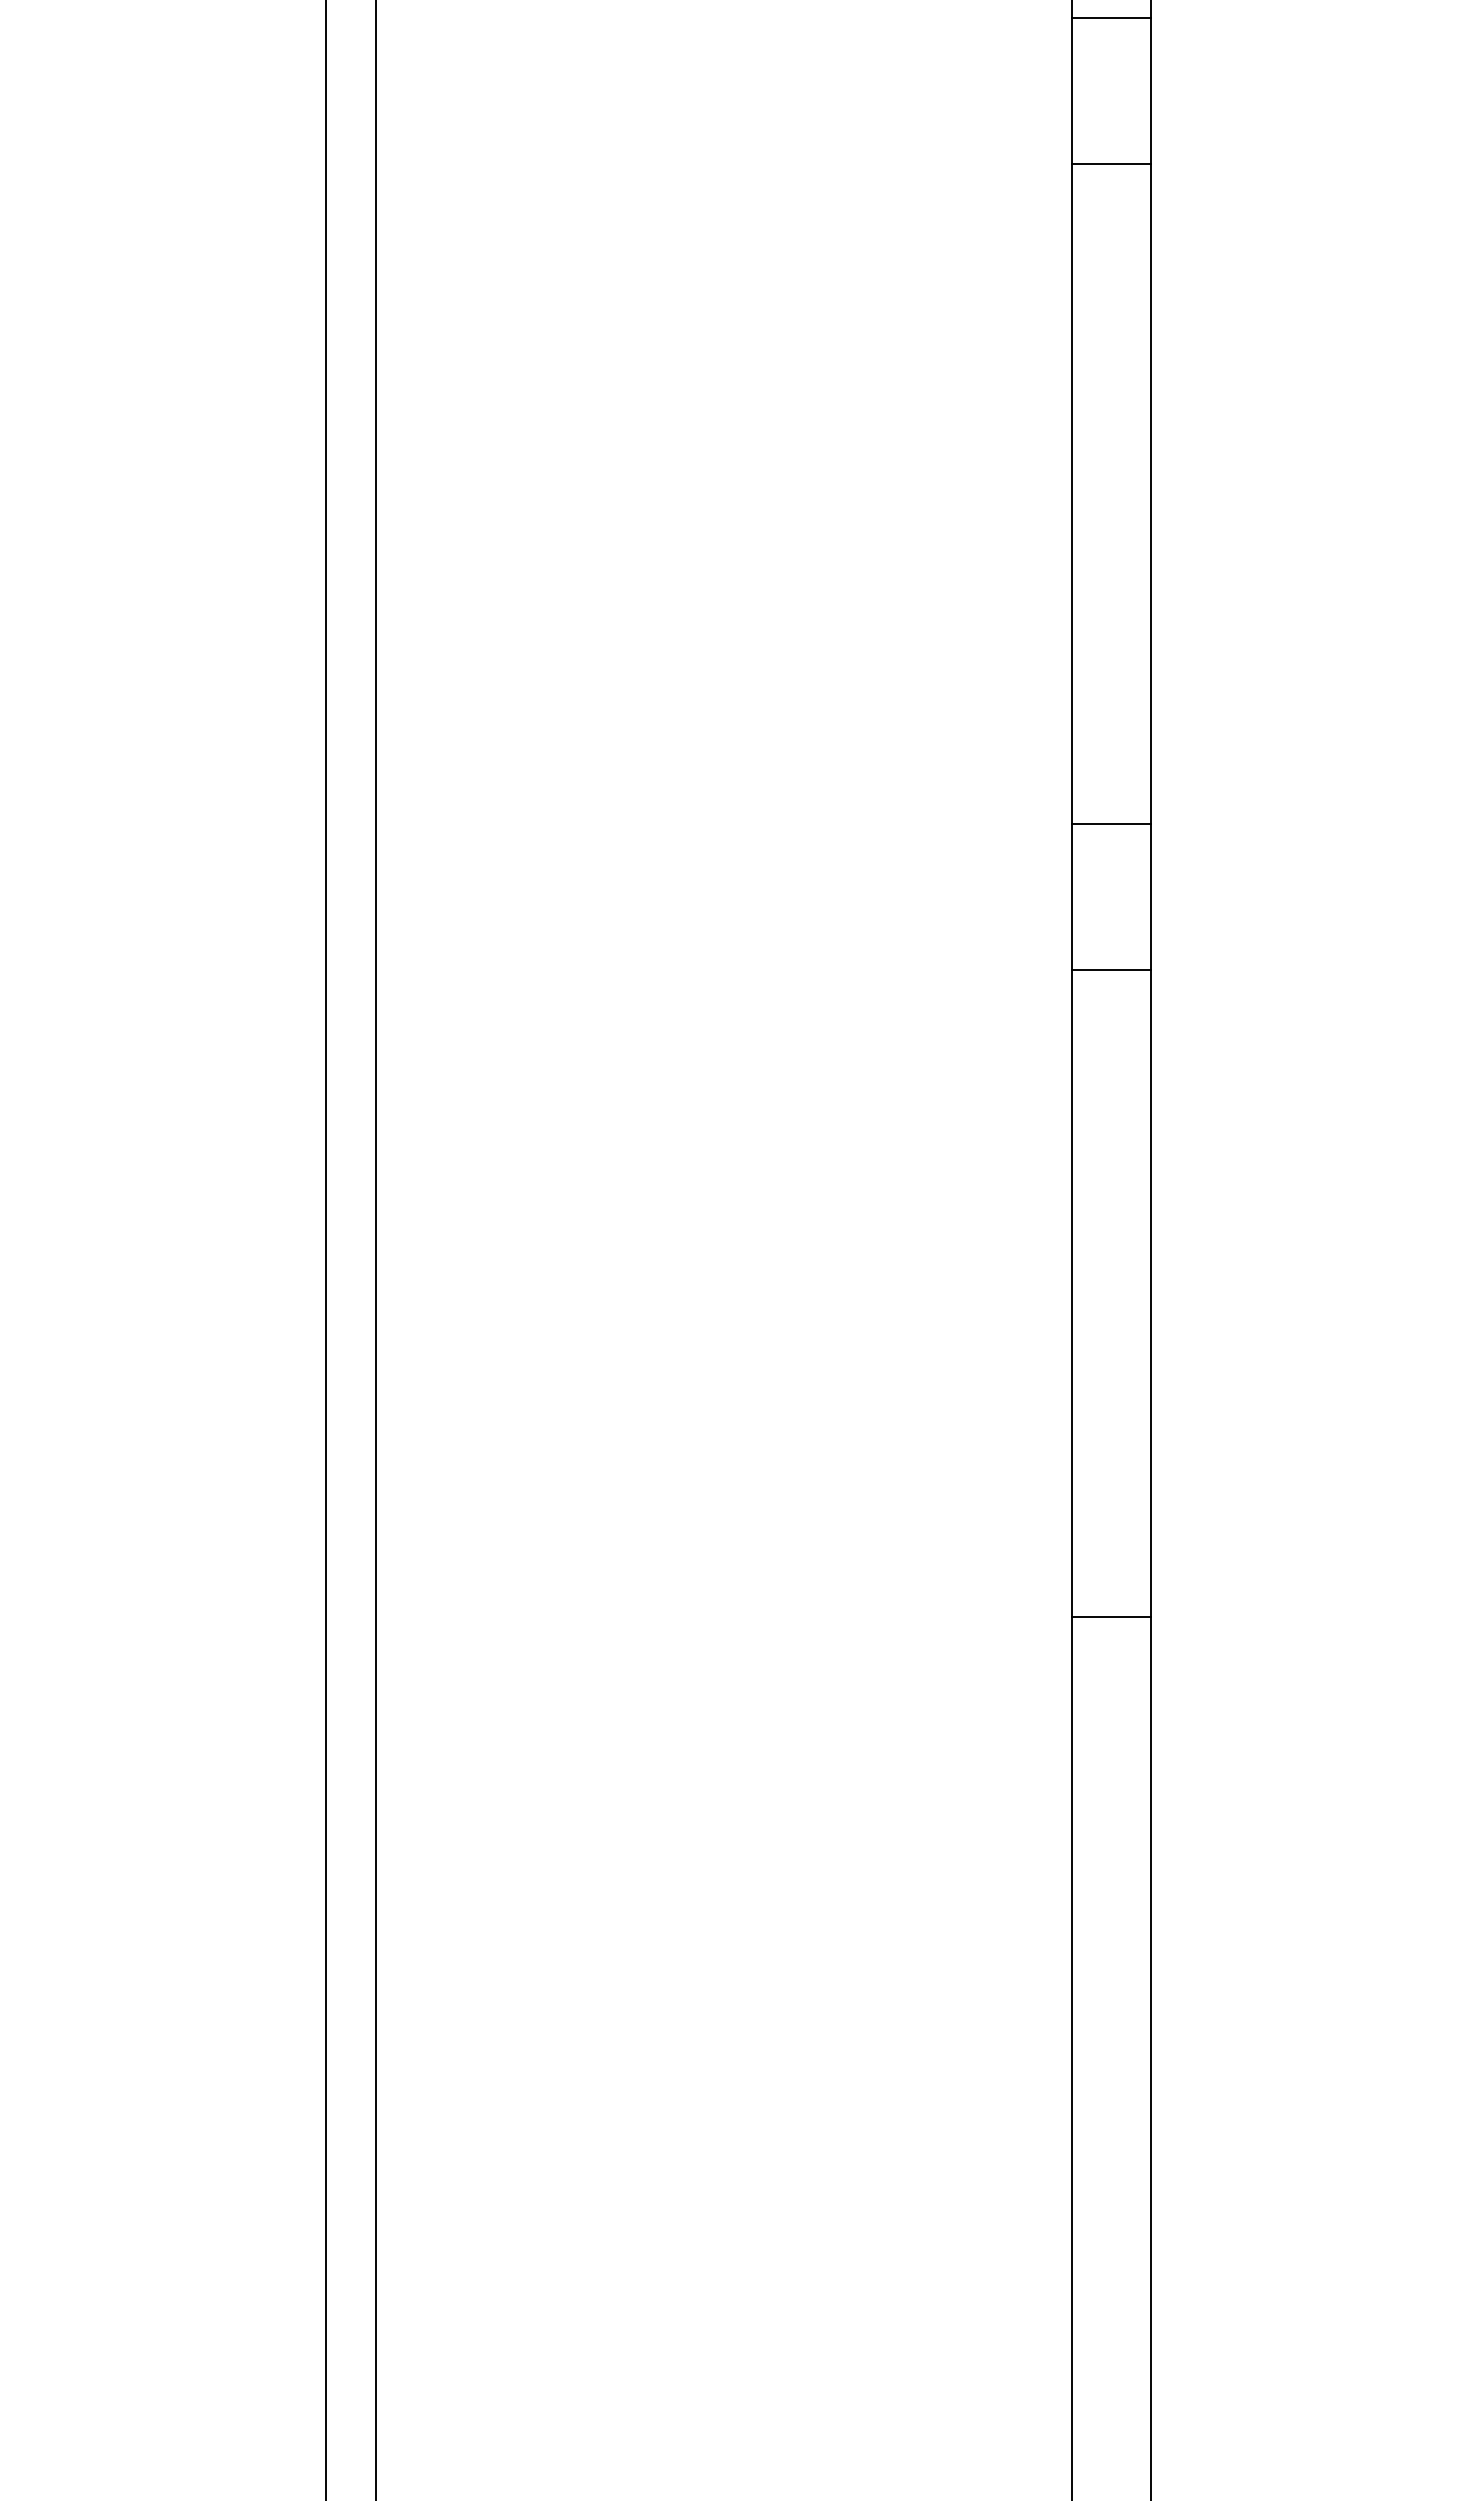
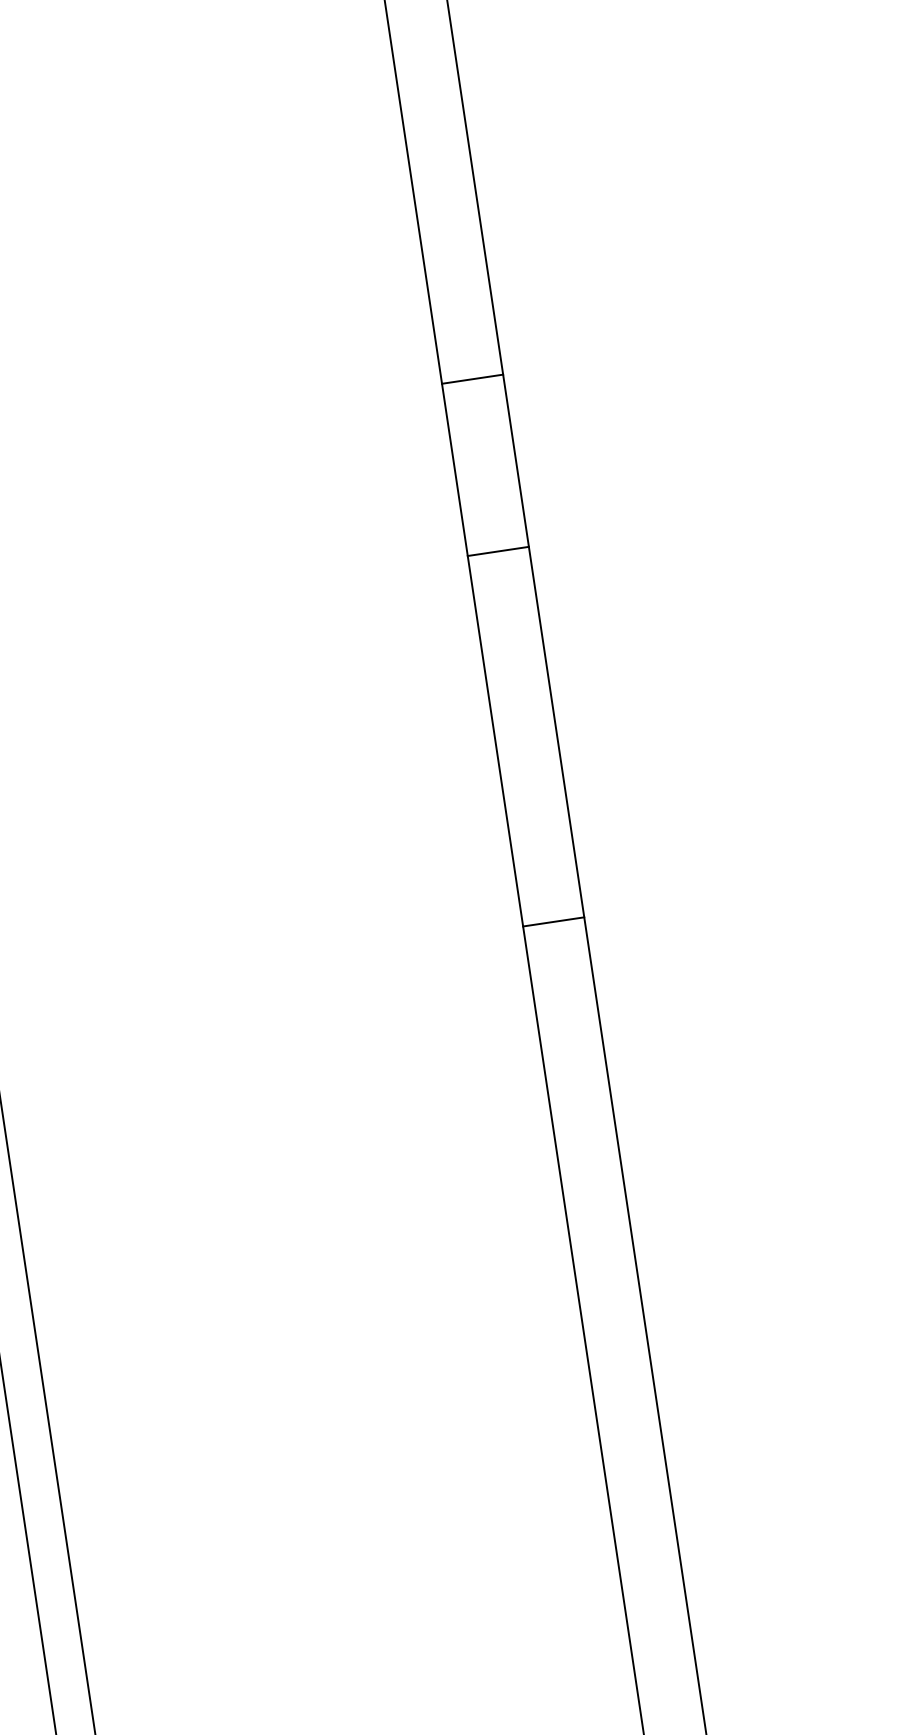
line: (1110, 969) -> (497, 551), moved
line: (1110, 1617) -> (553, 922), moved

